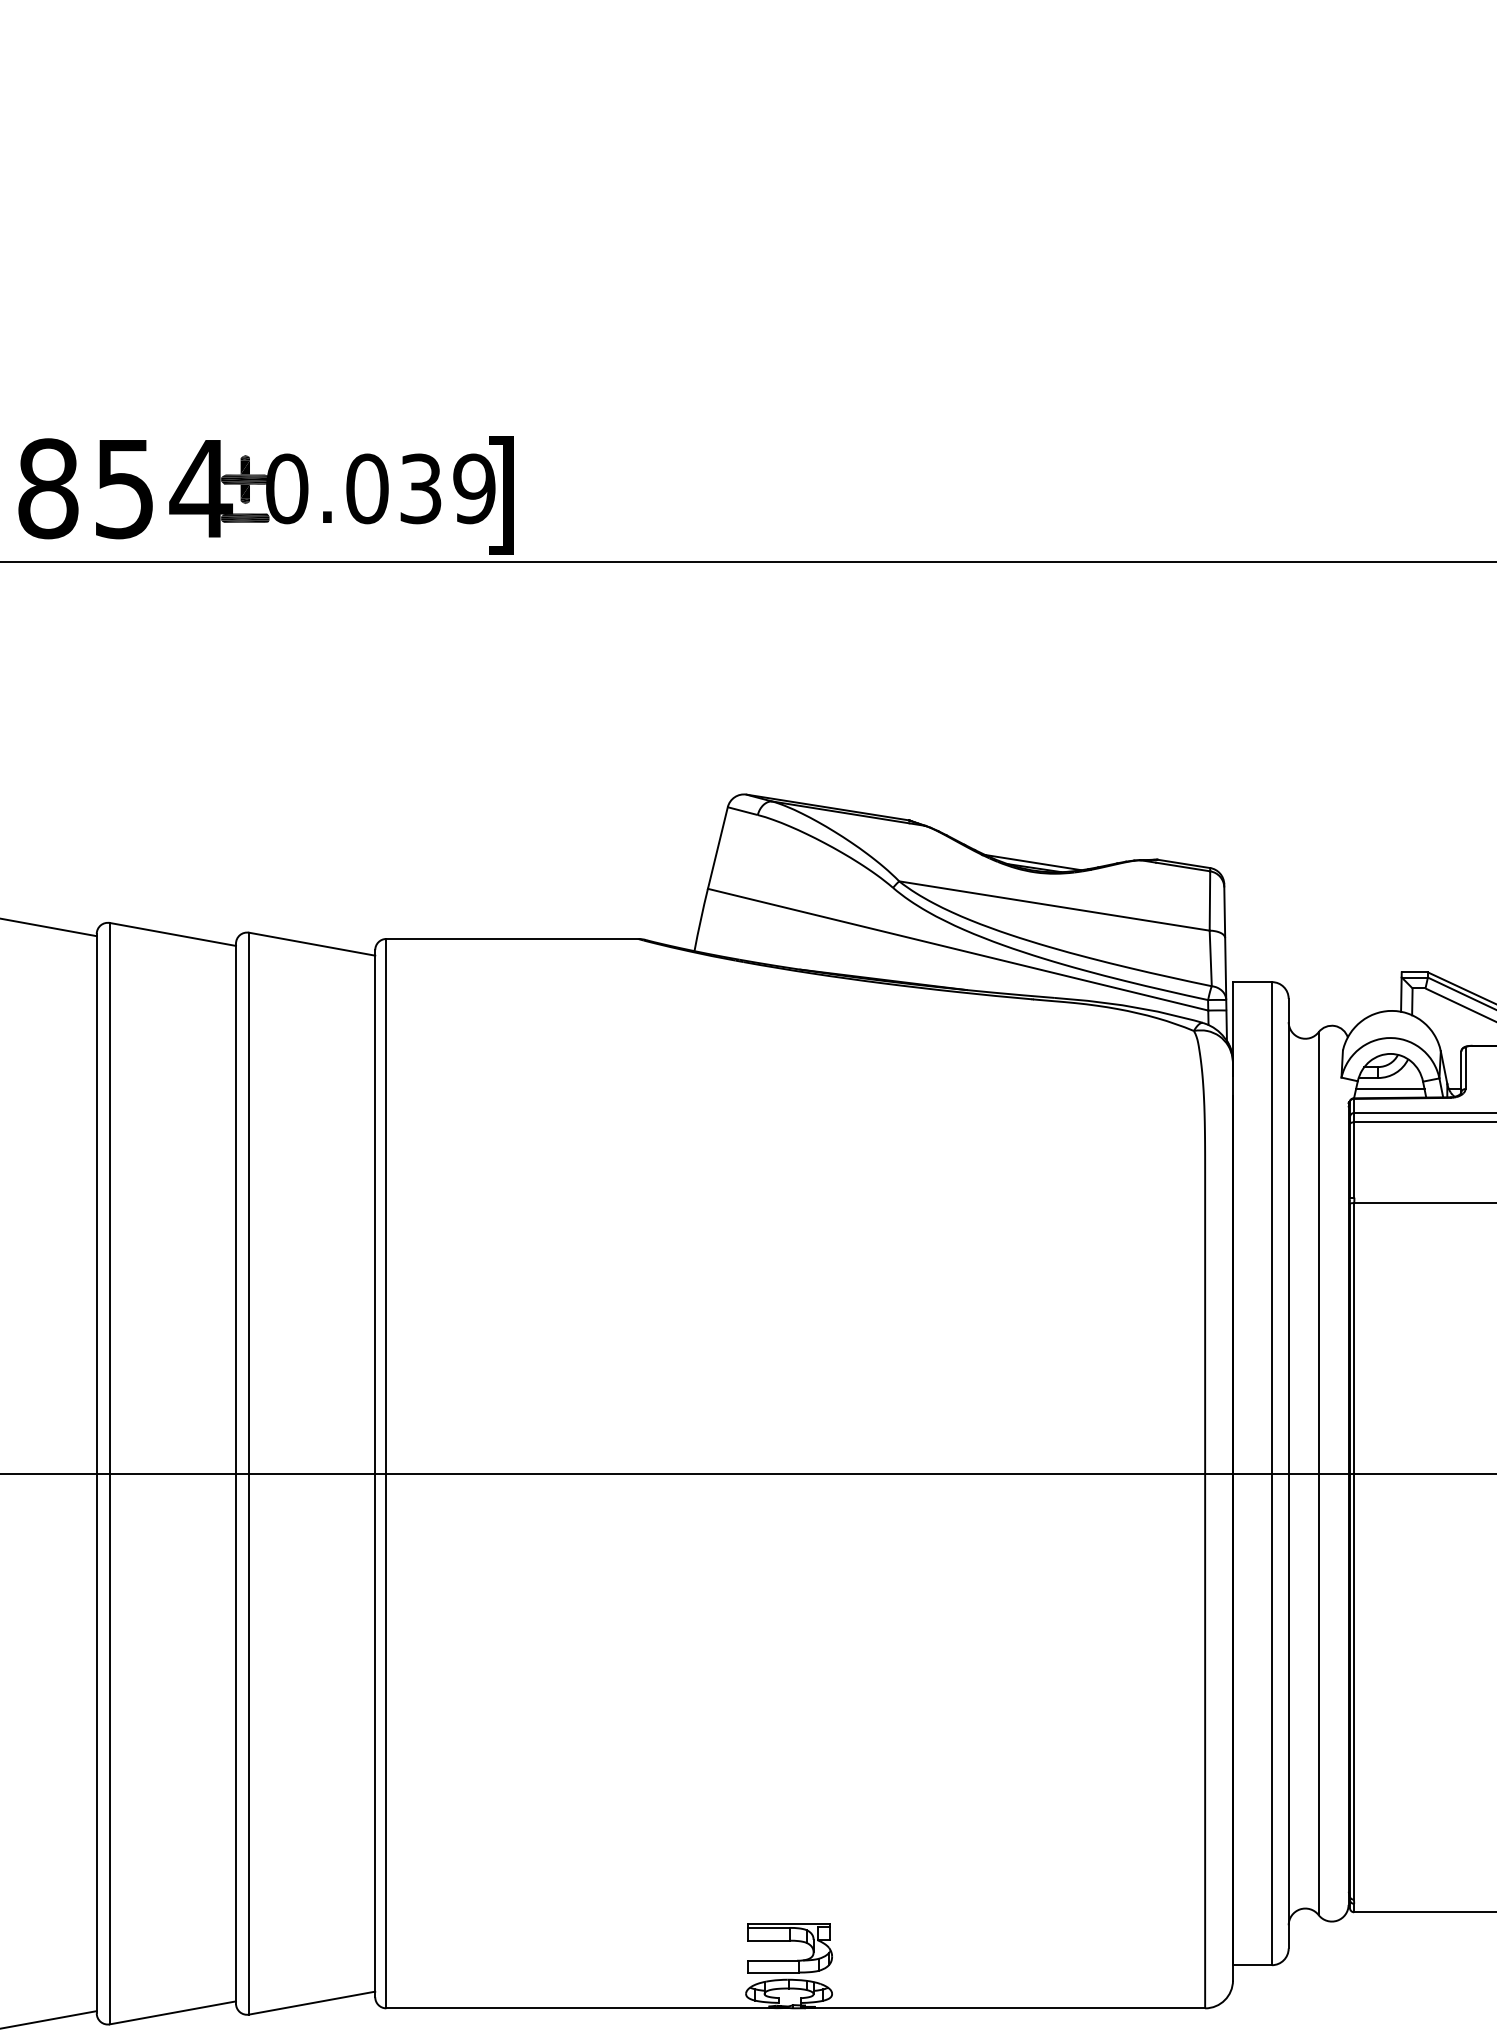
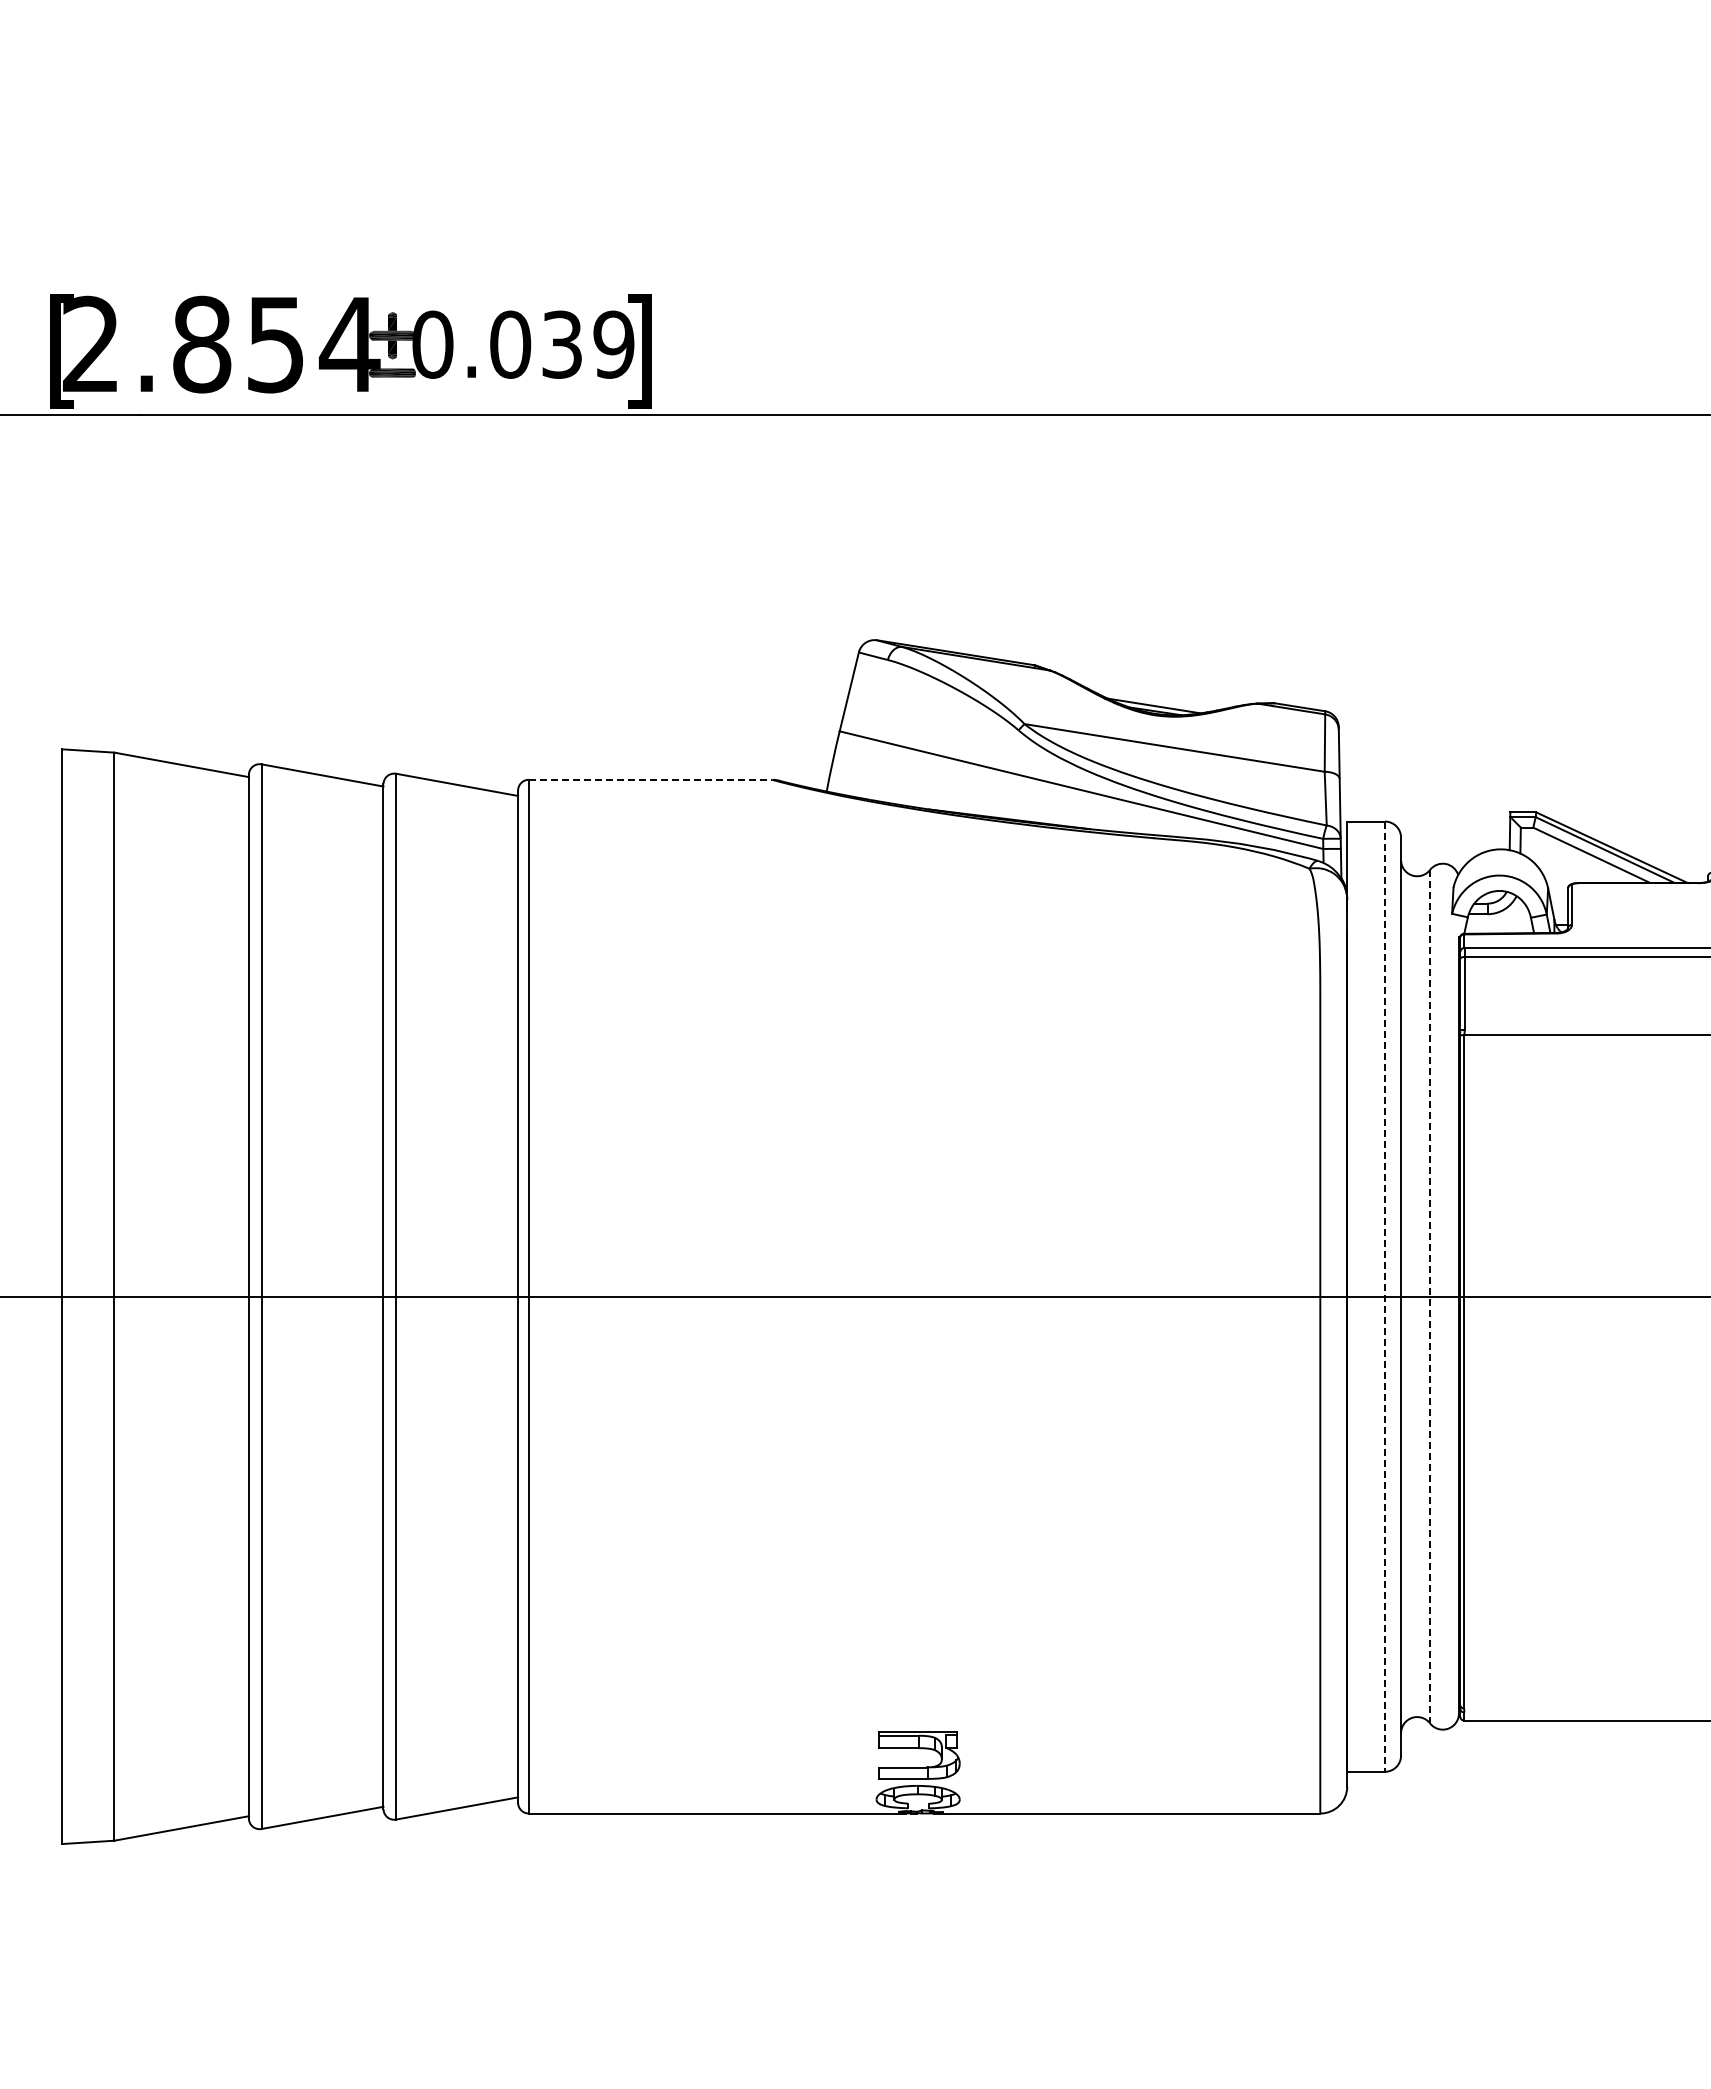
line: (512, 938) -> (650, 779), solid -> dashed
line: (1390, 1089) -> (1499, 925), removed
line: (1319, 1473) -> (1430, 1296), solid -> dashed
line: (1271, 1474) -> (1384, 1297), solid -> dashed

